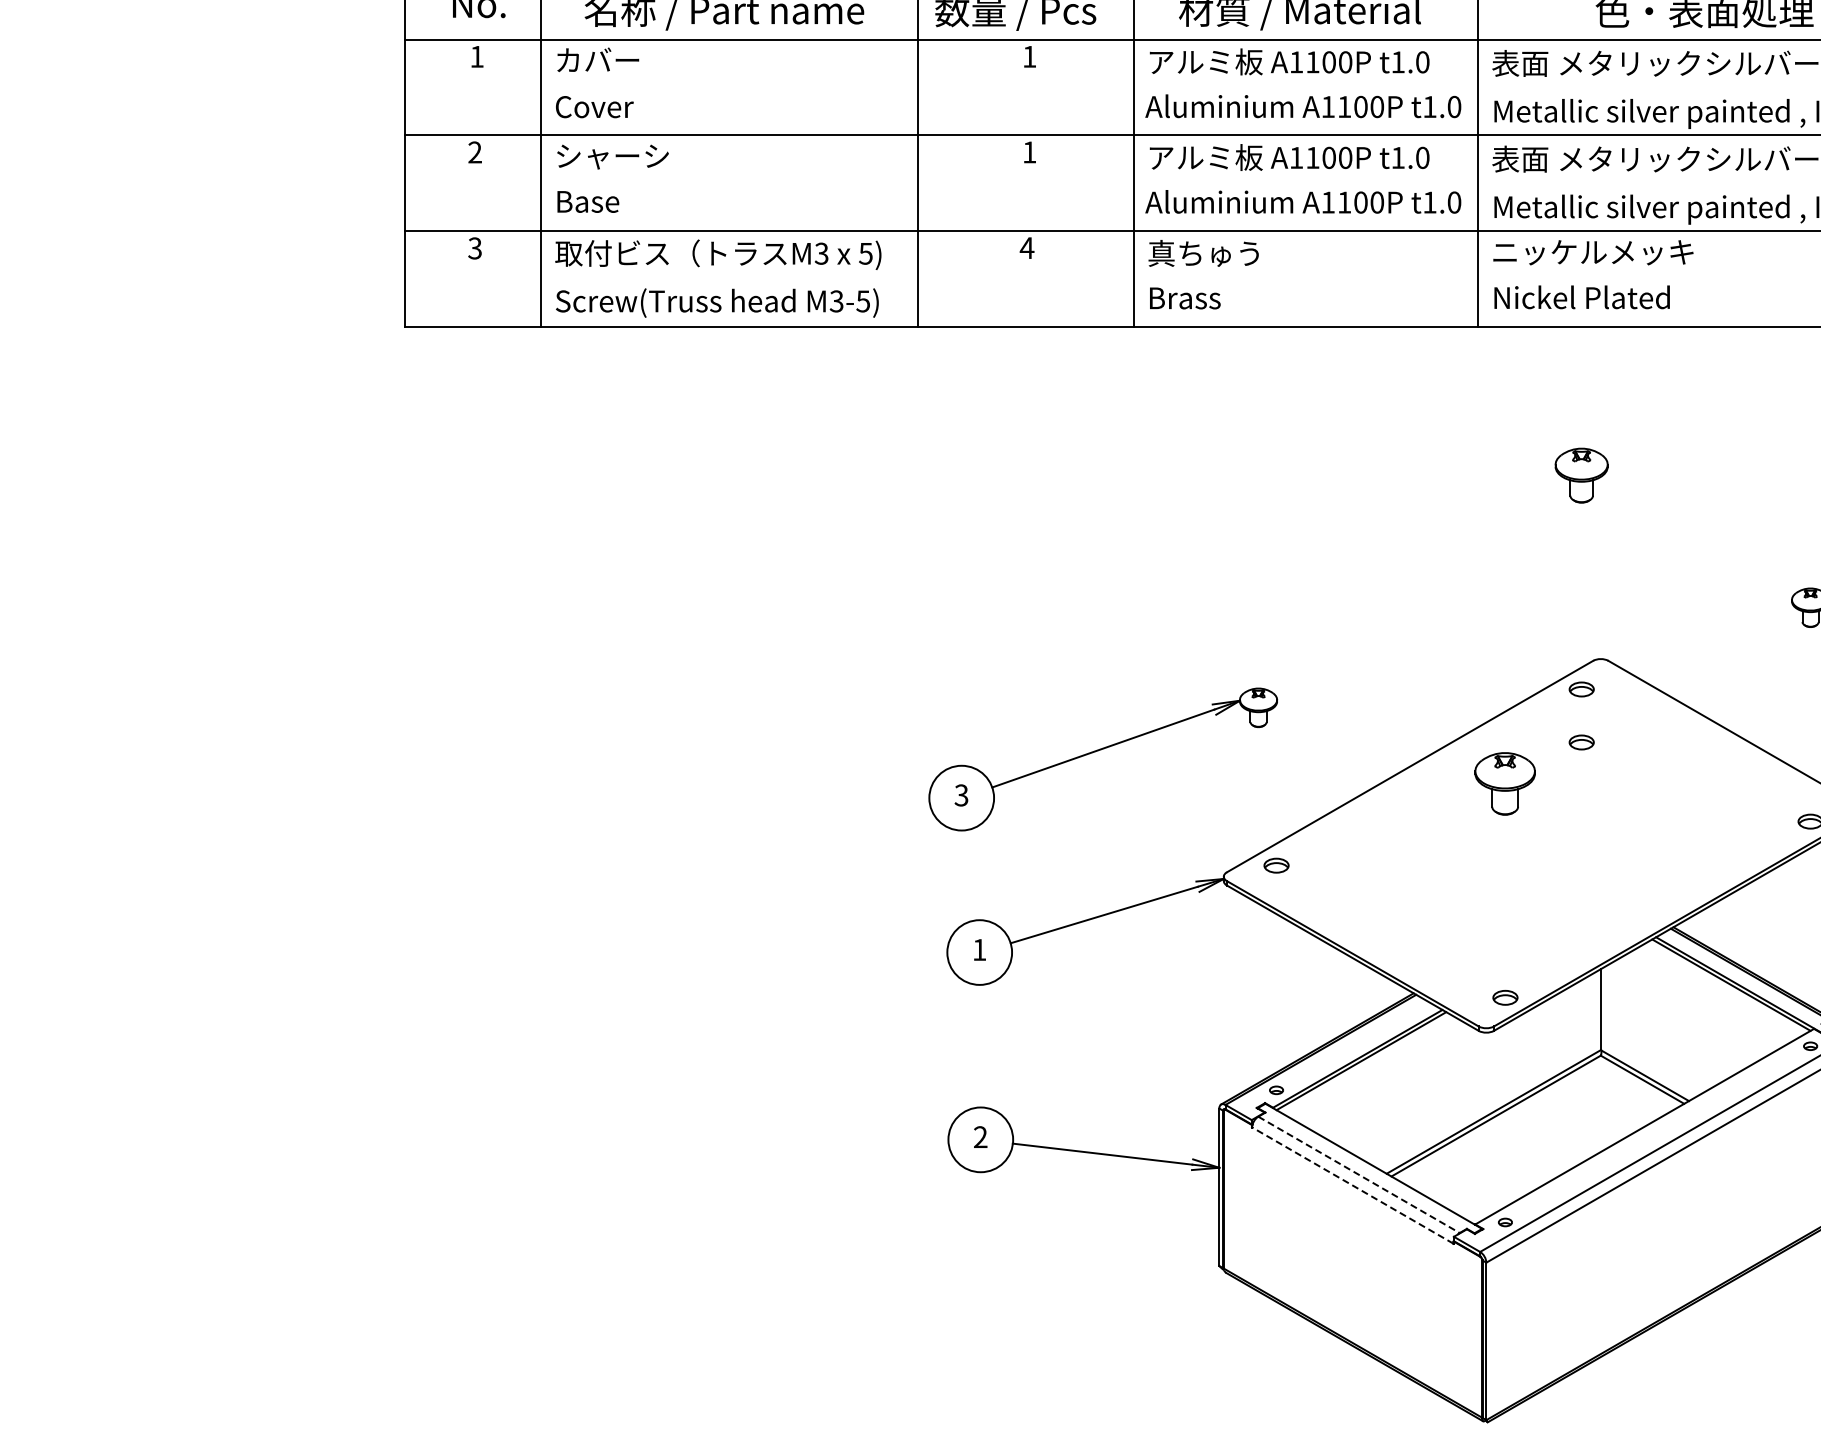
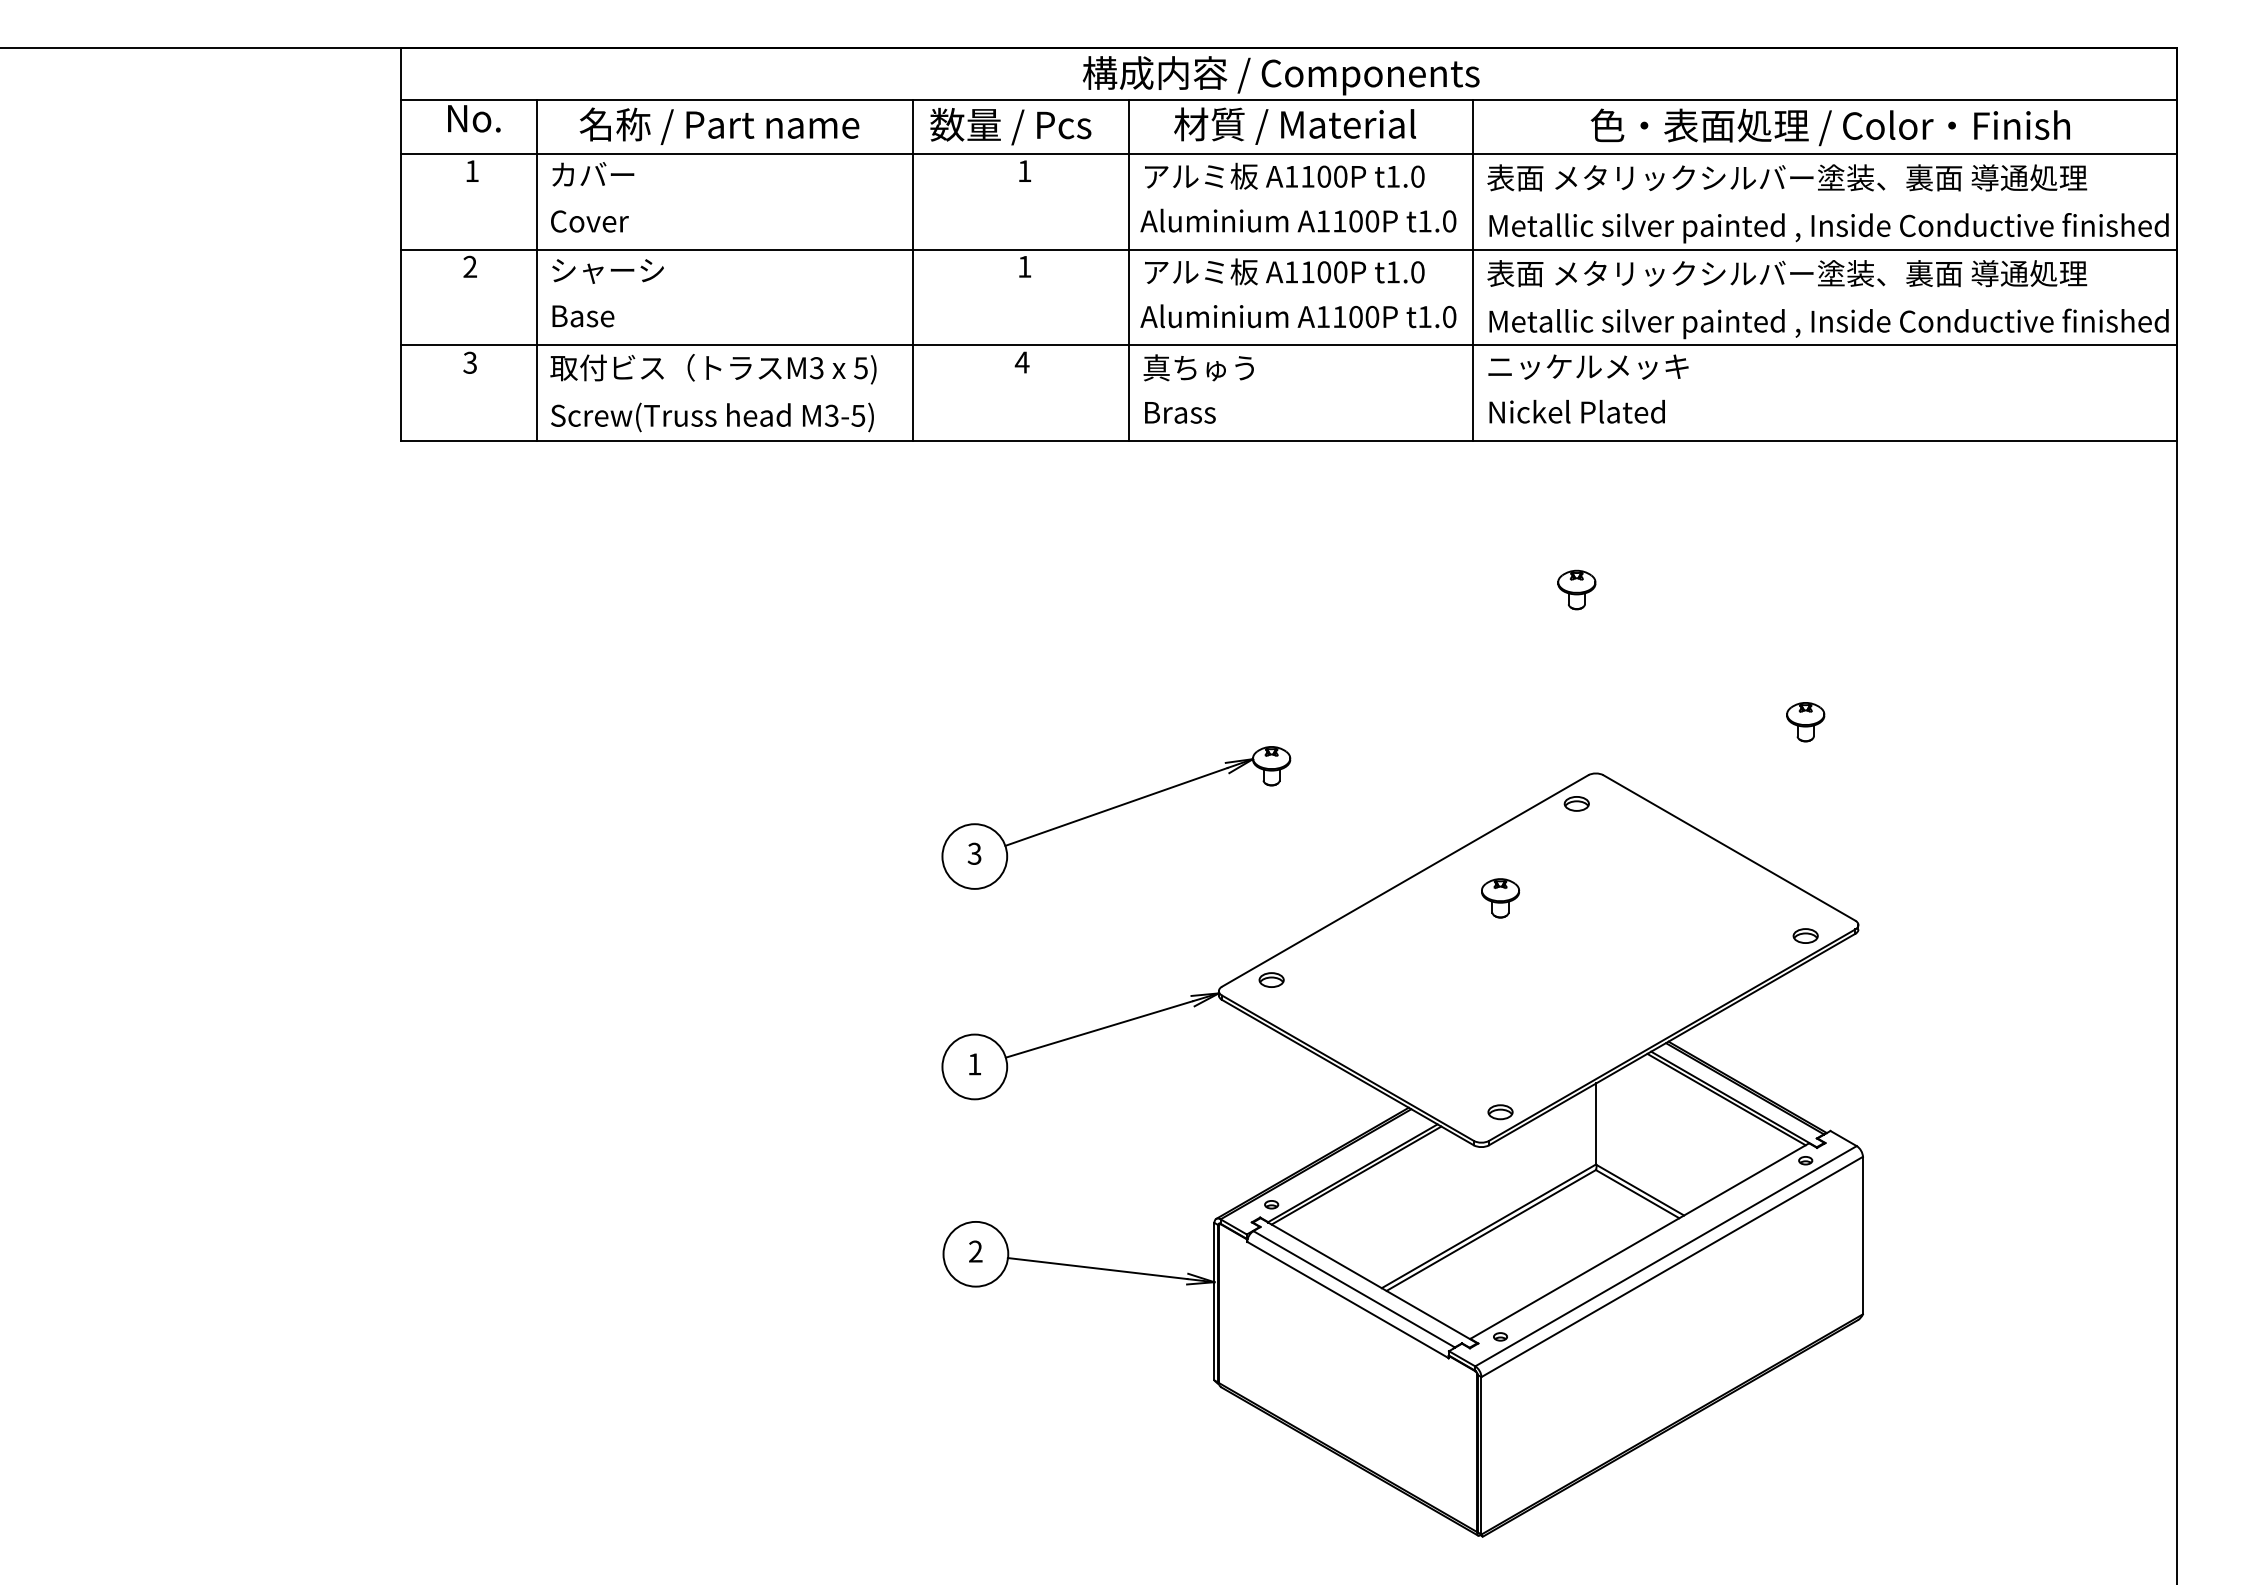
part: (1581, 475) -> (1576, 589), size x0.71
part: (1581, 742) -> (1576, 856), removed
part: (1099, 751) -> (1112, 809), moved
part: (1505, 784) -> (1500, 898), size x0.62
line: (1359, 1175) -> (1354, 1289), dashed -> solid
line: (1352, 1185) -> (1347, 1299), dashed -> solid

